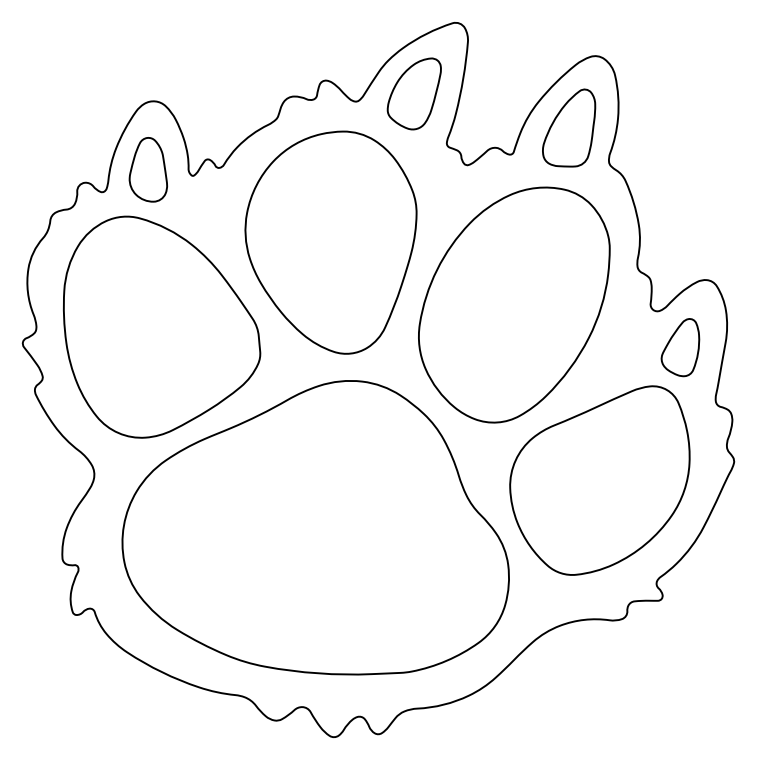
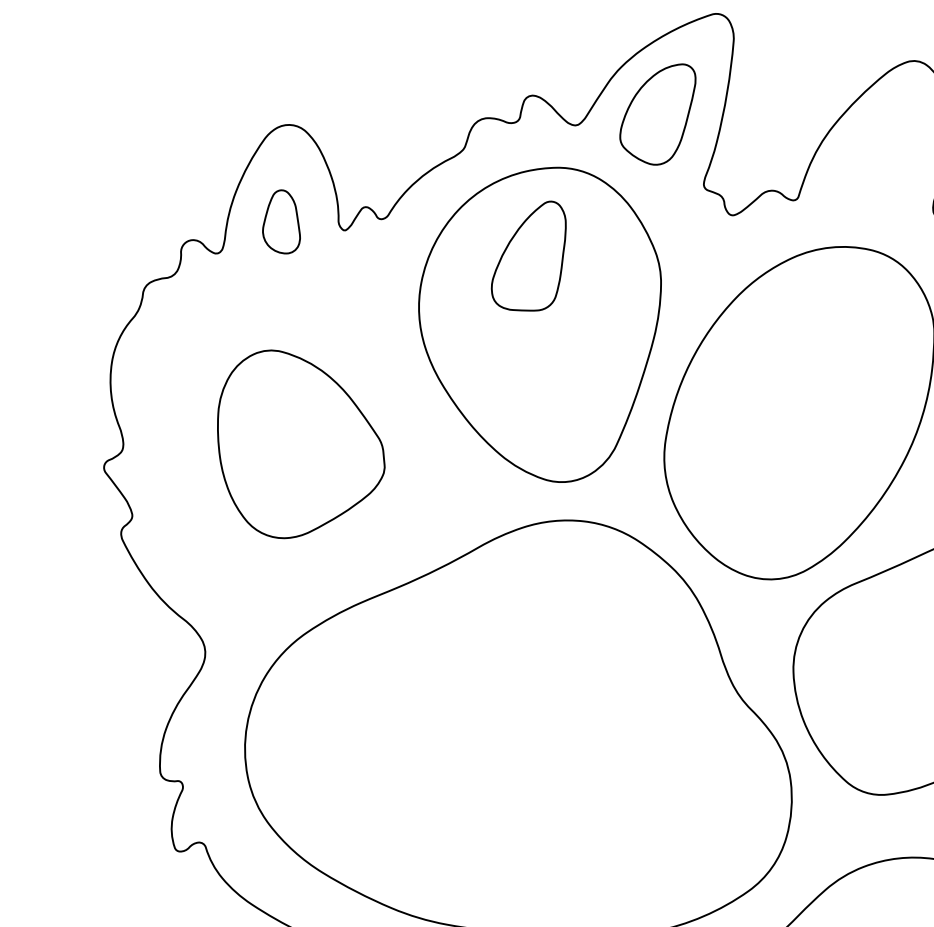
part: (569, 127) -> (529, 255), moved
part: (147, 169) -> (280, 221), size x0.7
part: (162, 326) -> (301, 443), size x0.6

